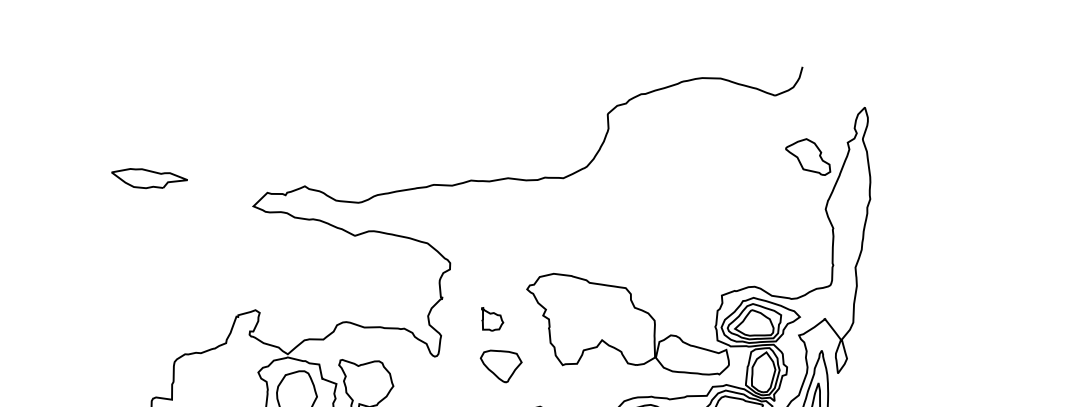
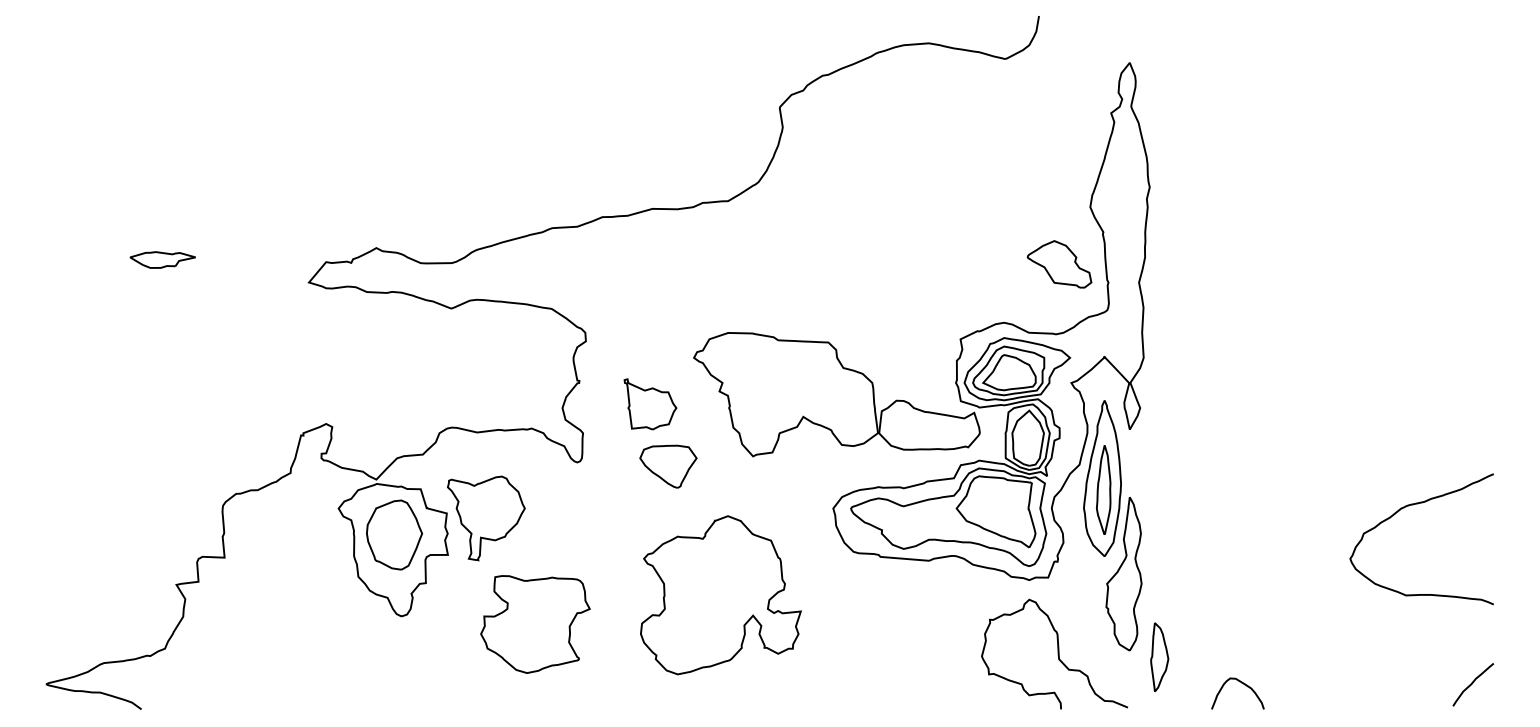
part: (808, 156) -> (1059, 264), moved
part: (148, 178) -> (162, 259), size x0.62
part: (492, 319) -> (650, 404), size x1.67

